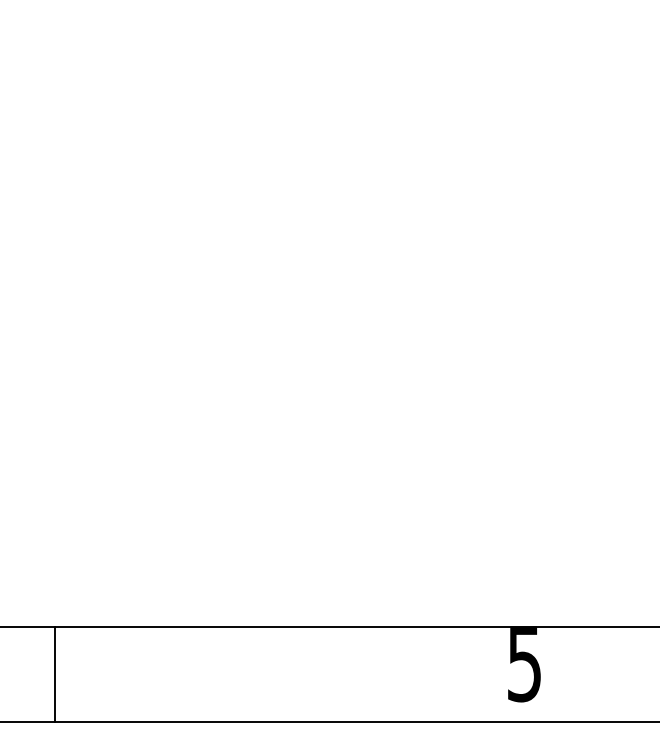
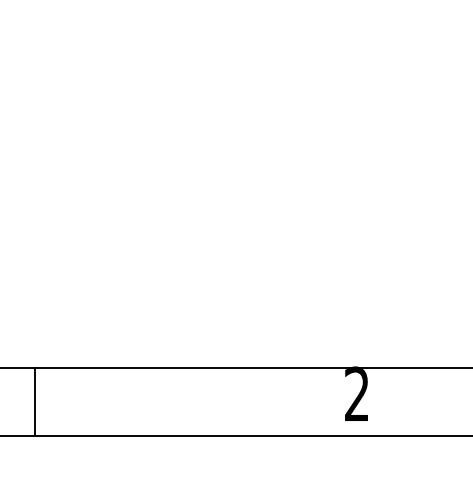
text: (523, 663) -> (356, 394), 5 -> 2
line: (54, 674) -> (35, 401), moved

